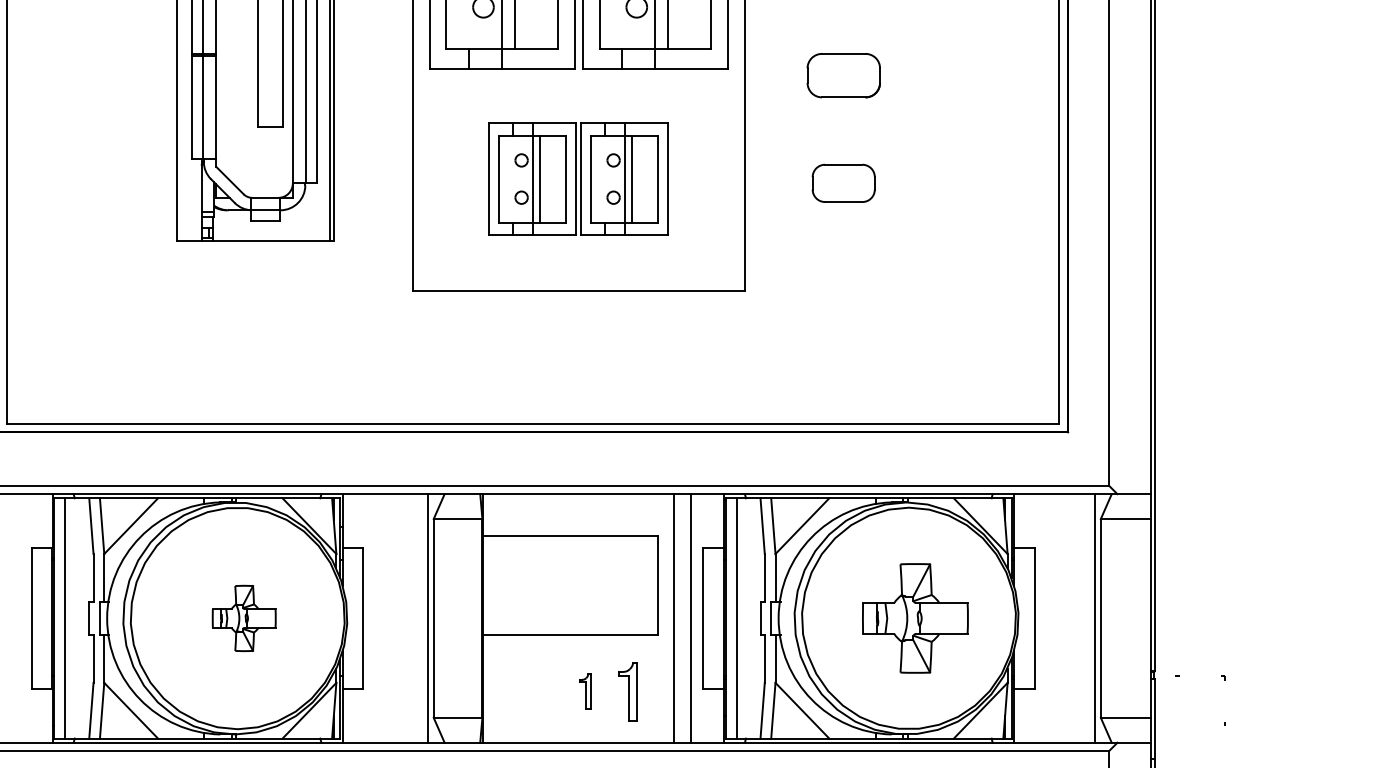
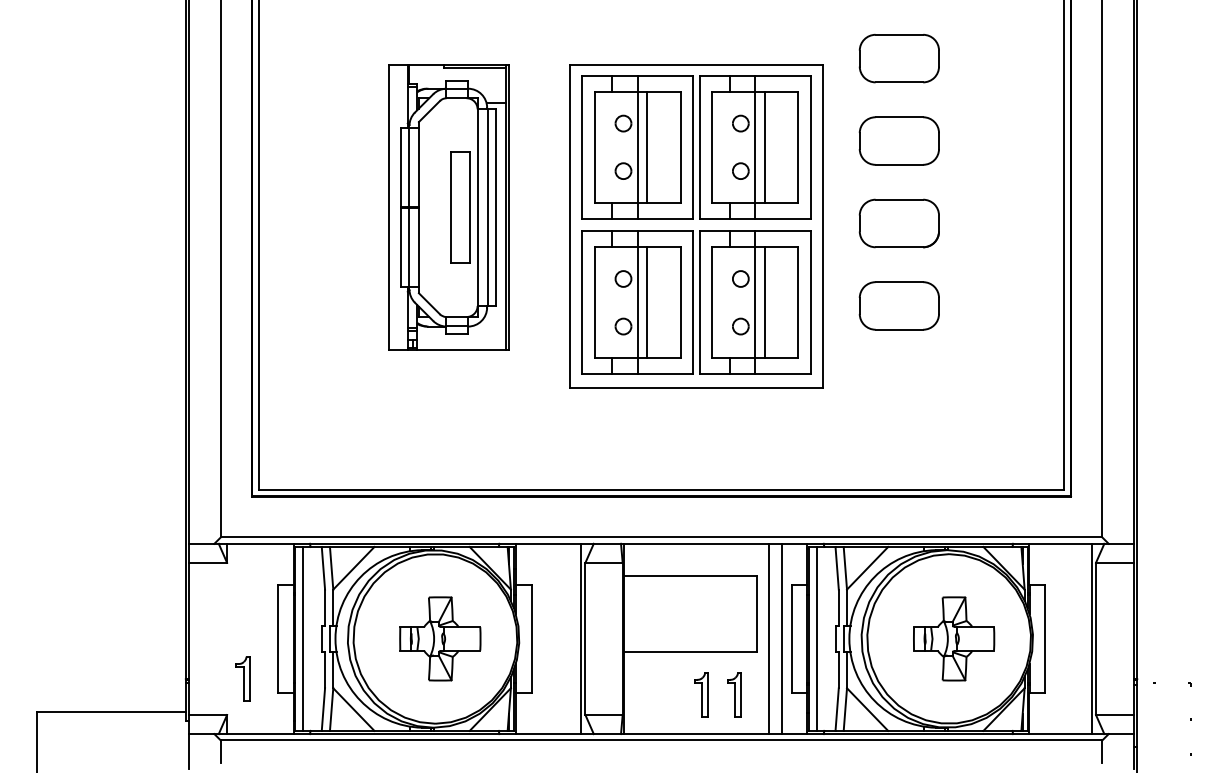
part: (842, 75) -> (898, 223), size x1.43
part: (578, 178) -> (696, 302), size x1.67
part: (842, 182) -> (898, 305), size x1.67
part: (244, 617) -> (440, 638), size x1.67
part: (585, 691) -> (701, 694), size x1.67

